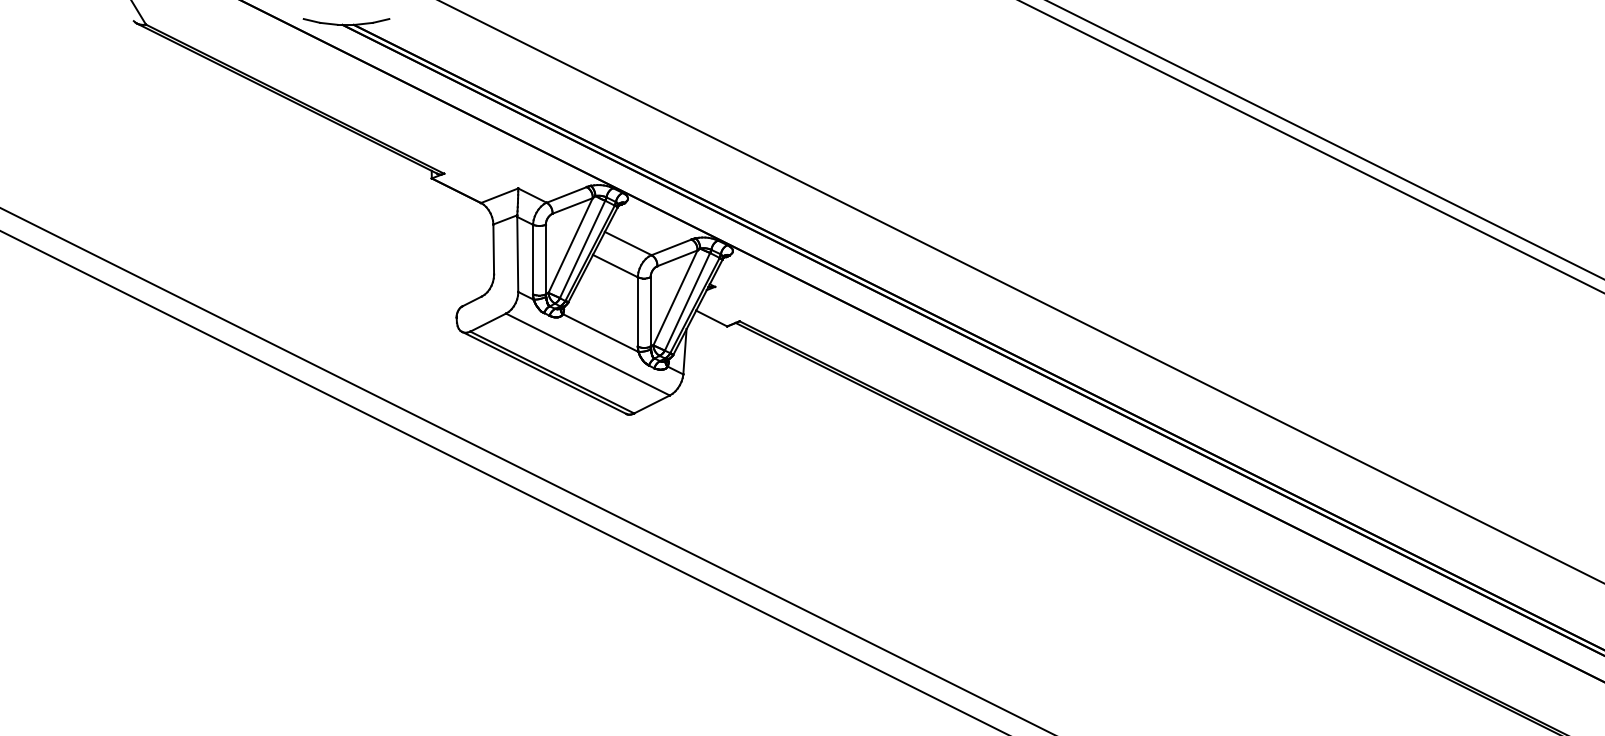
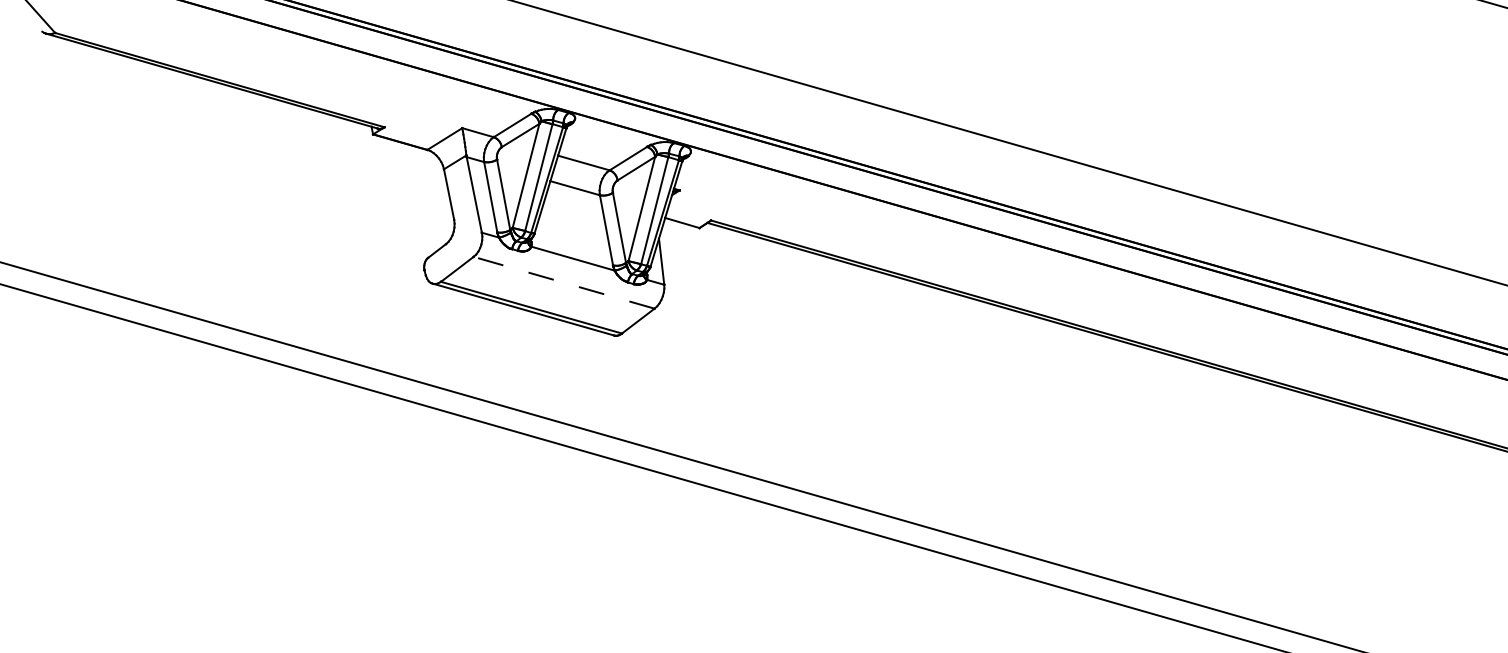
line: (587, 354) -> (563, 282), solid -> dashed

